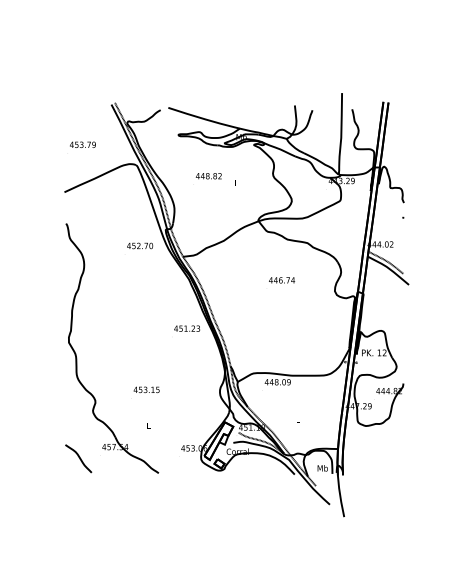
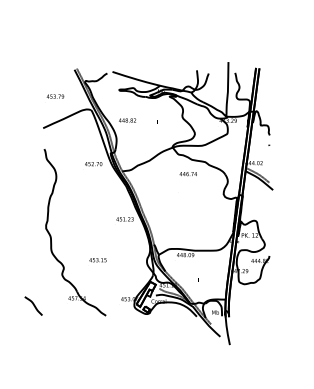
text: (208, 176) -> (127, 120), moved
text: (280, 281) -> (187, 174), moved
curve: (78, 457) -> (33, 305), moved

